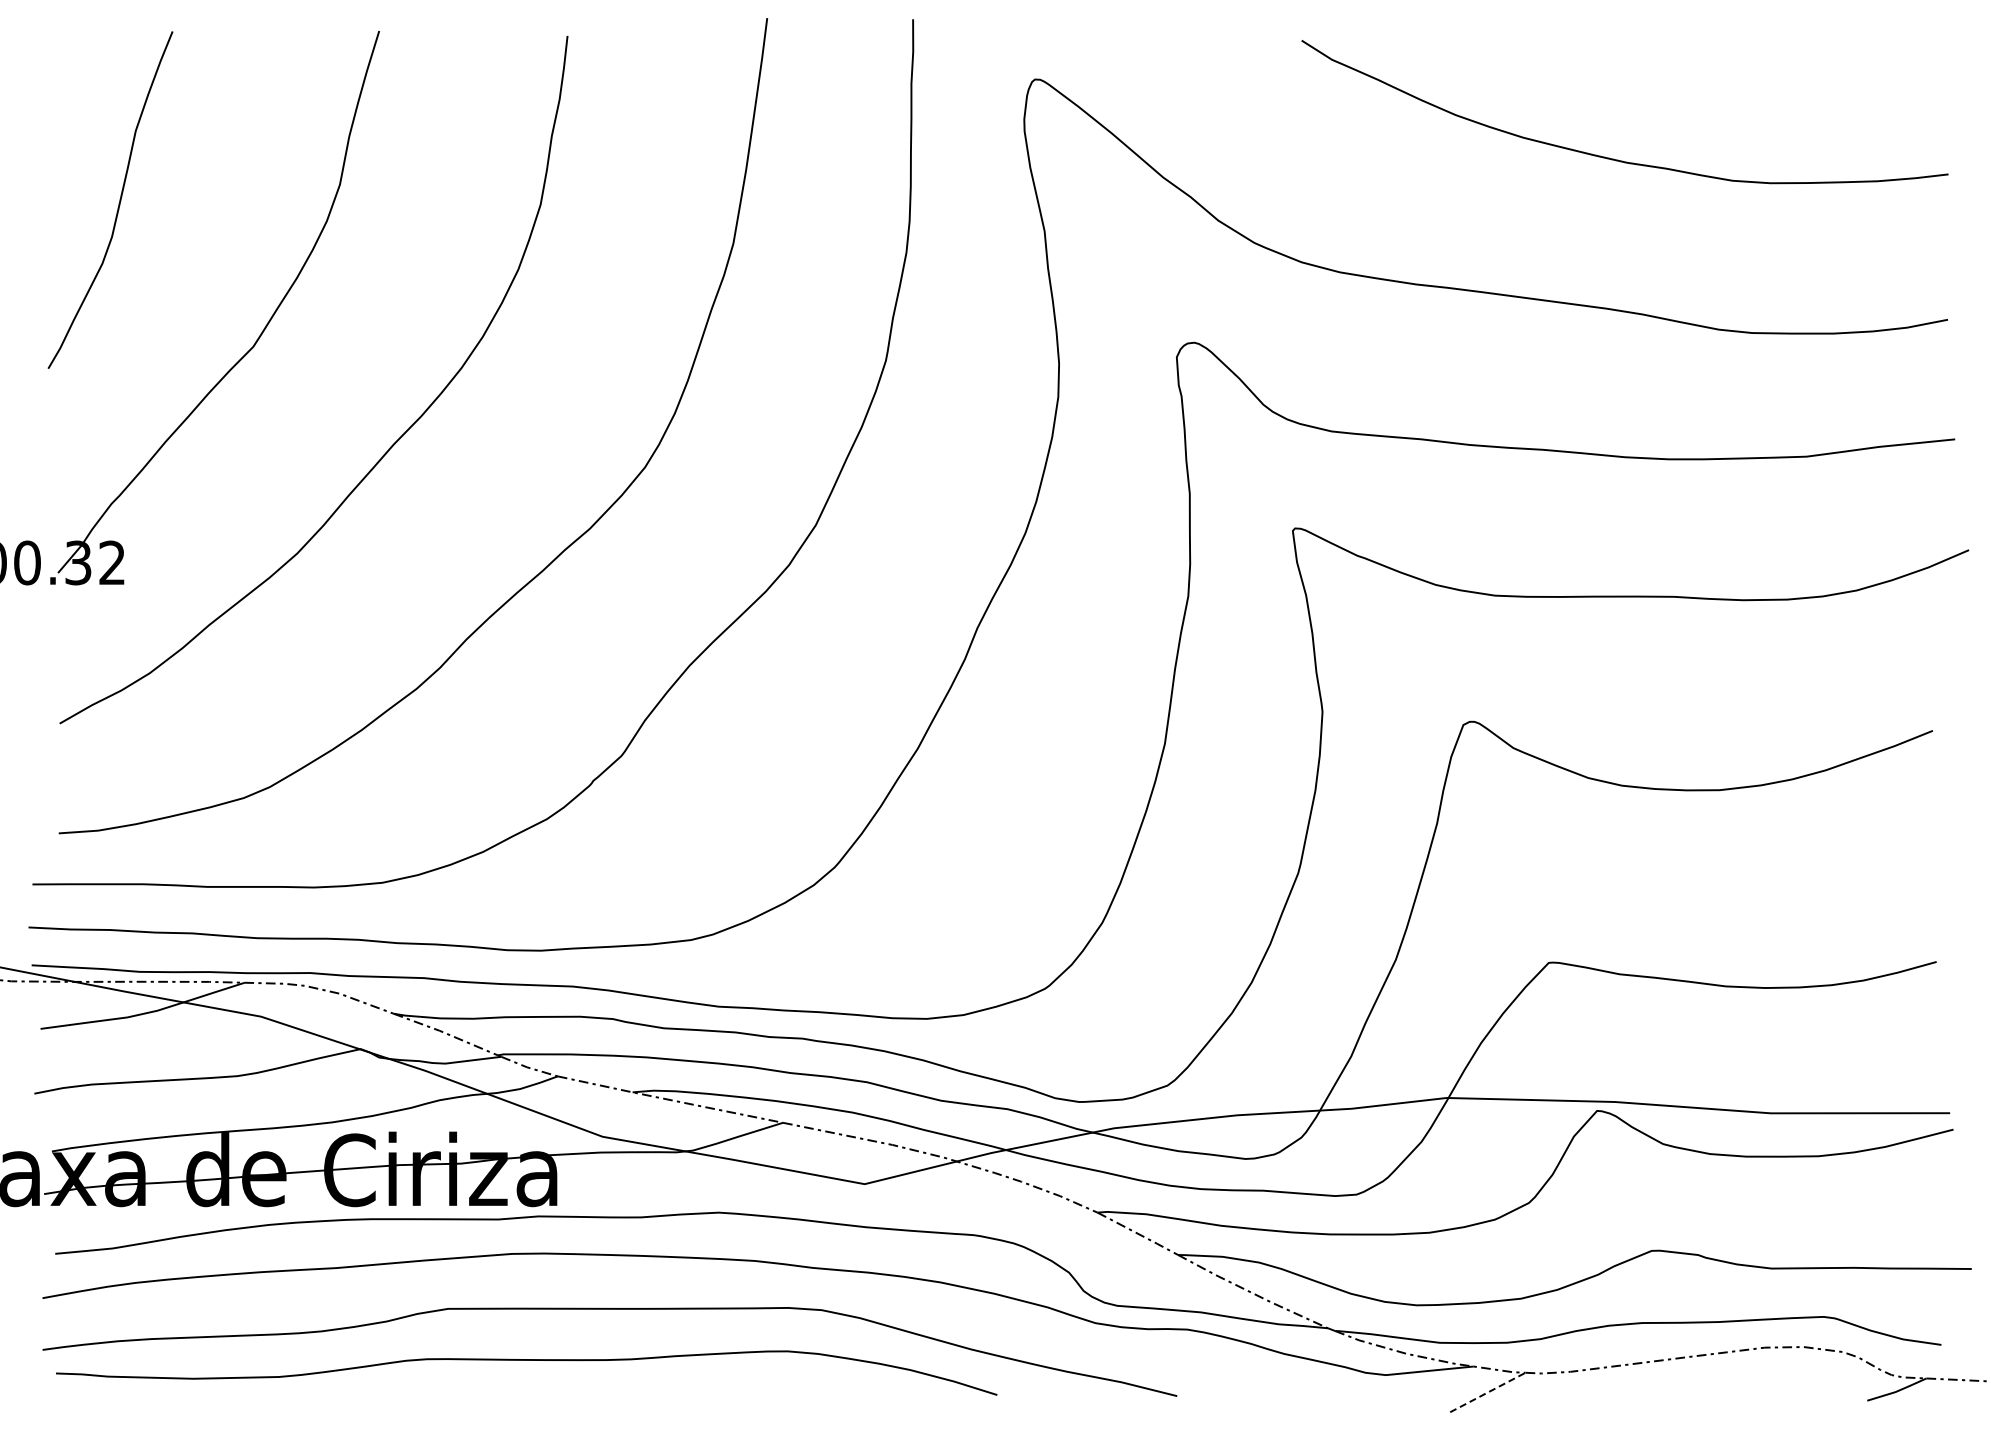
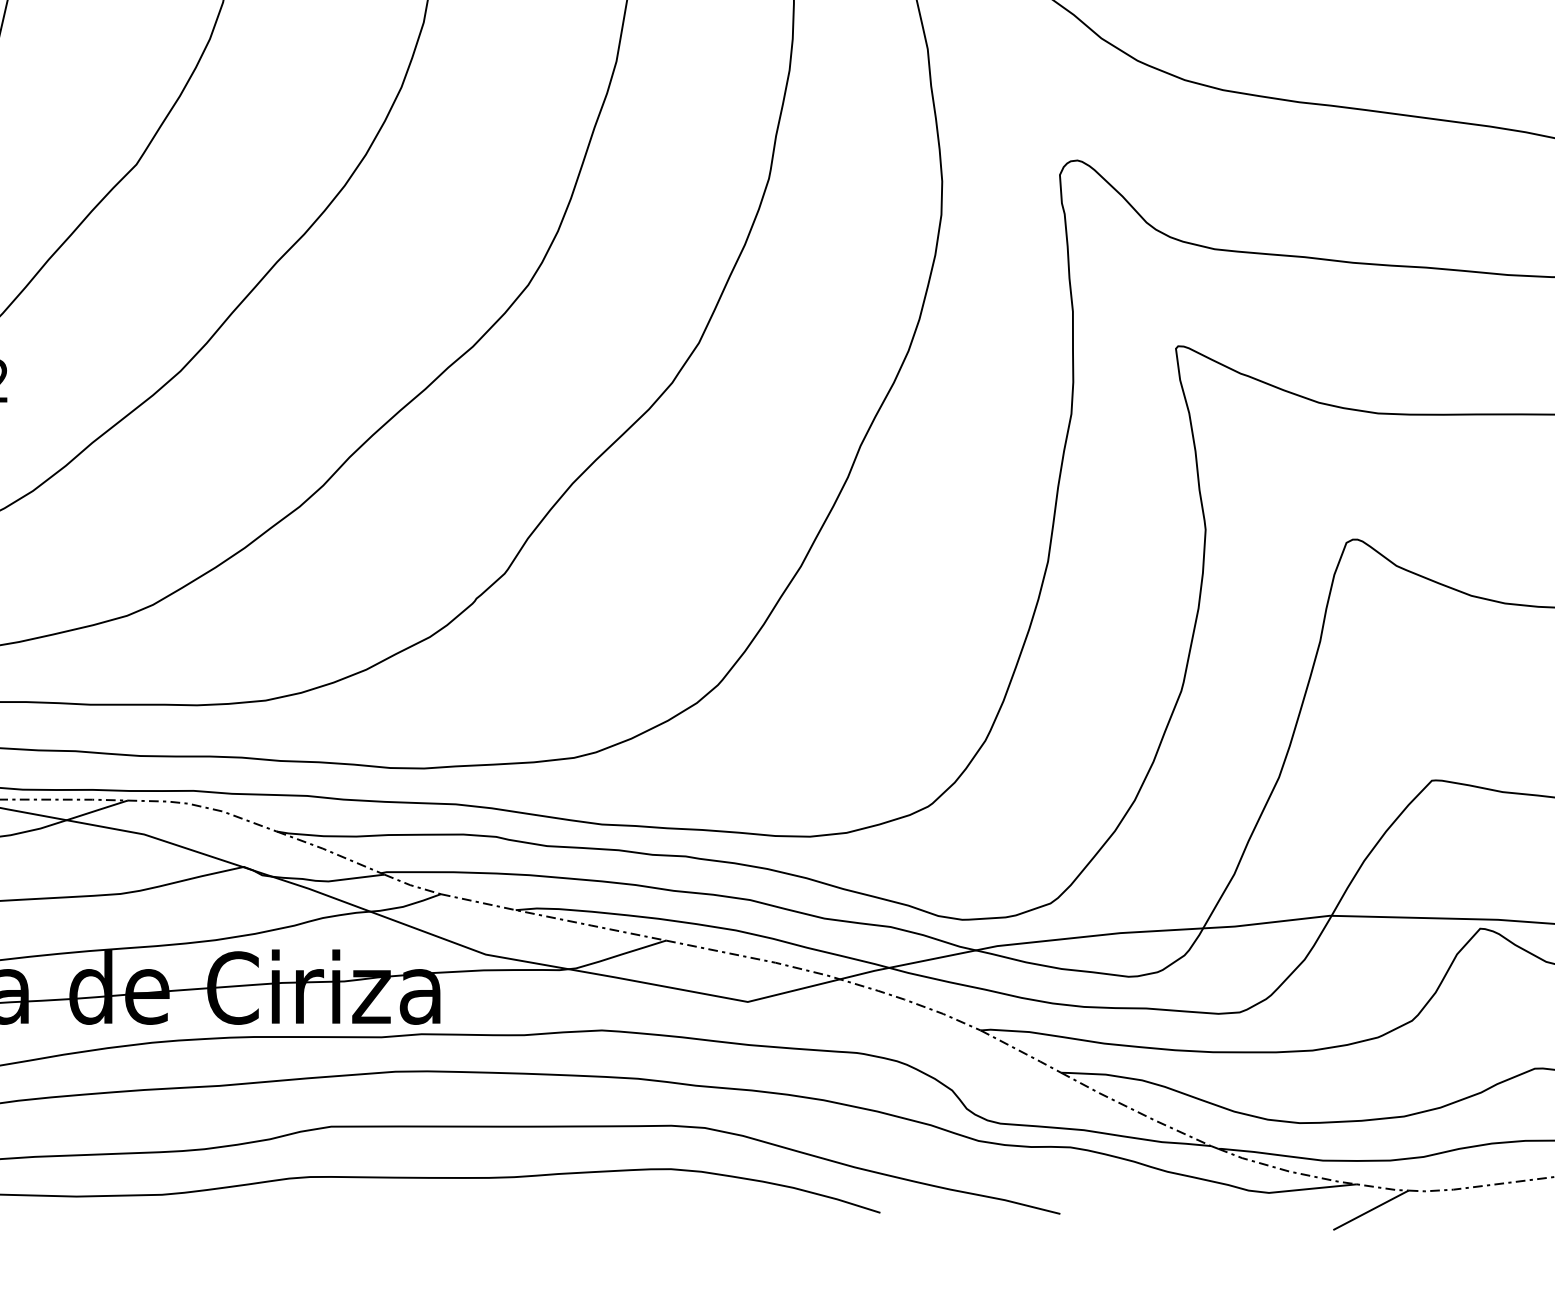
line: (1487, 1392) -> (1370, 1210), dashed -> solid

